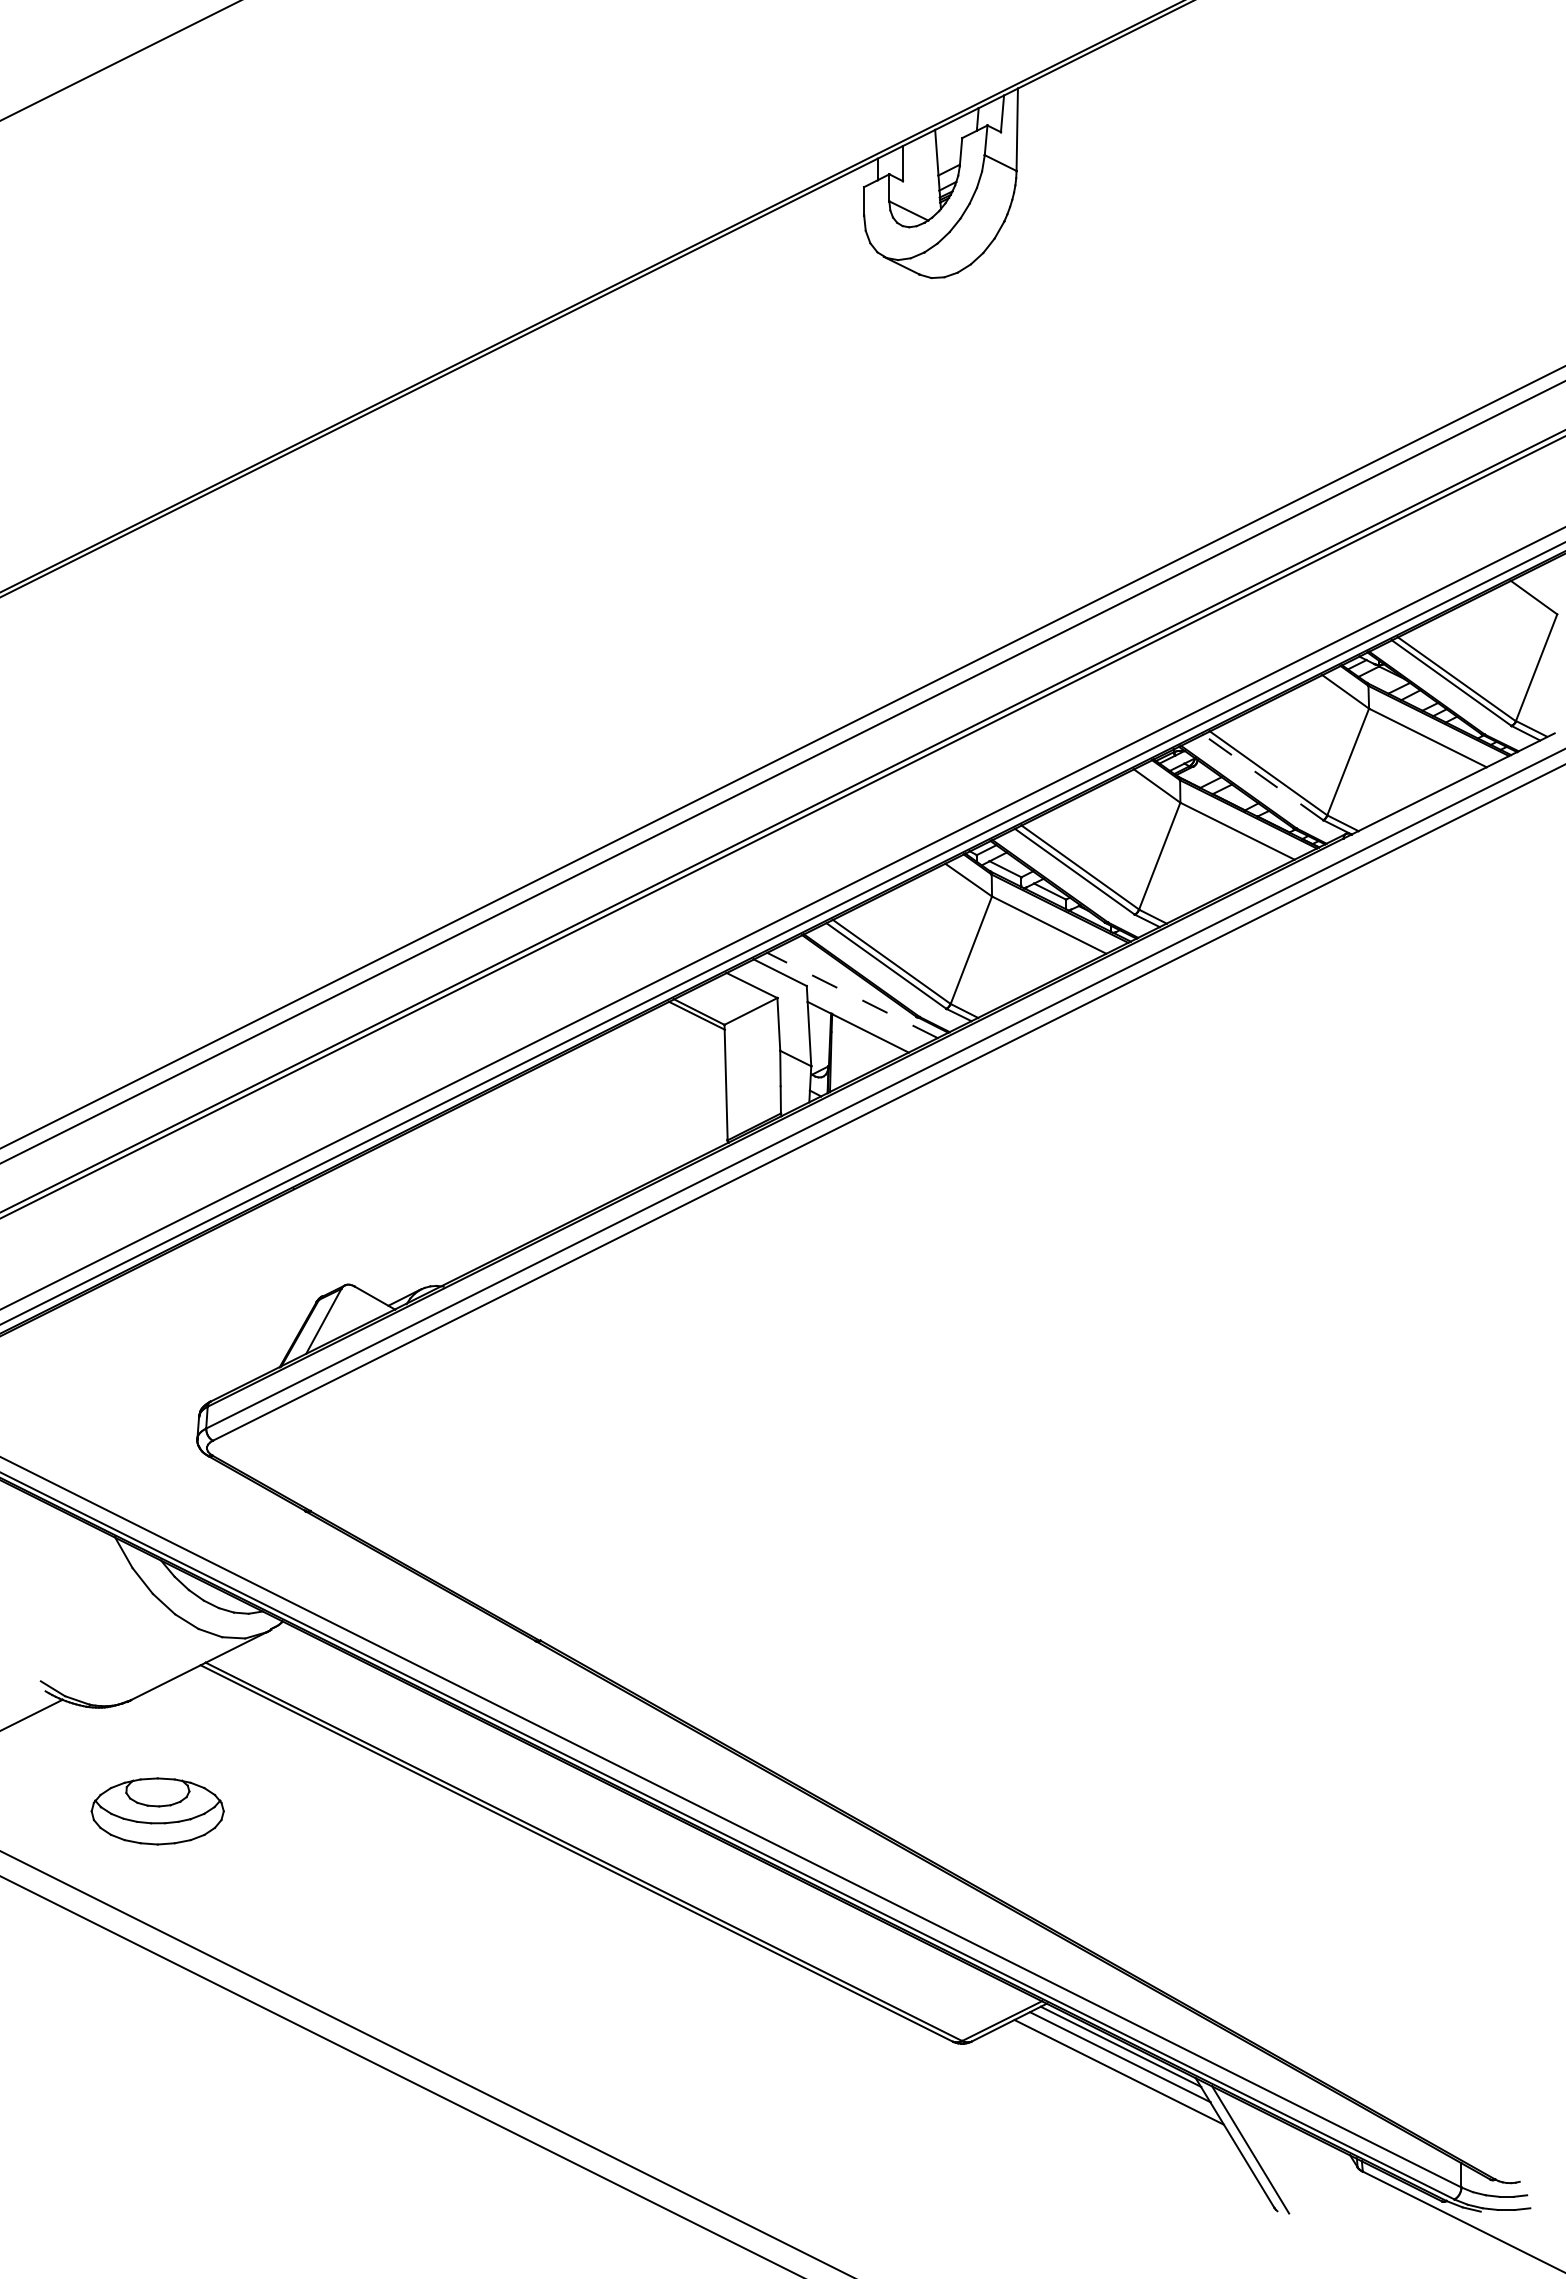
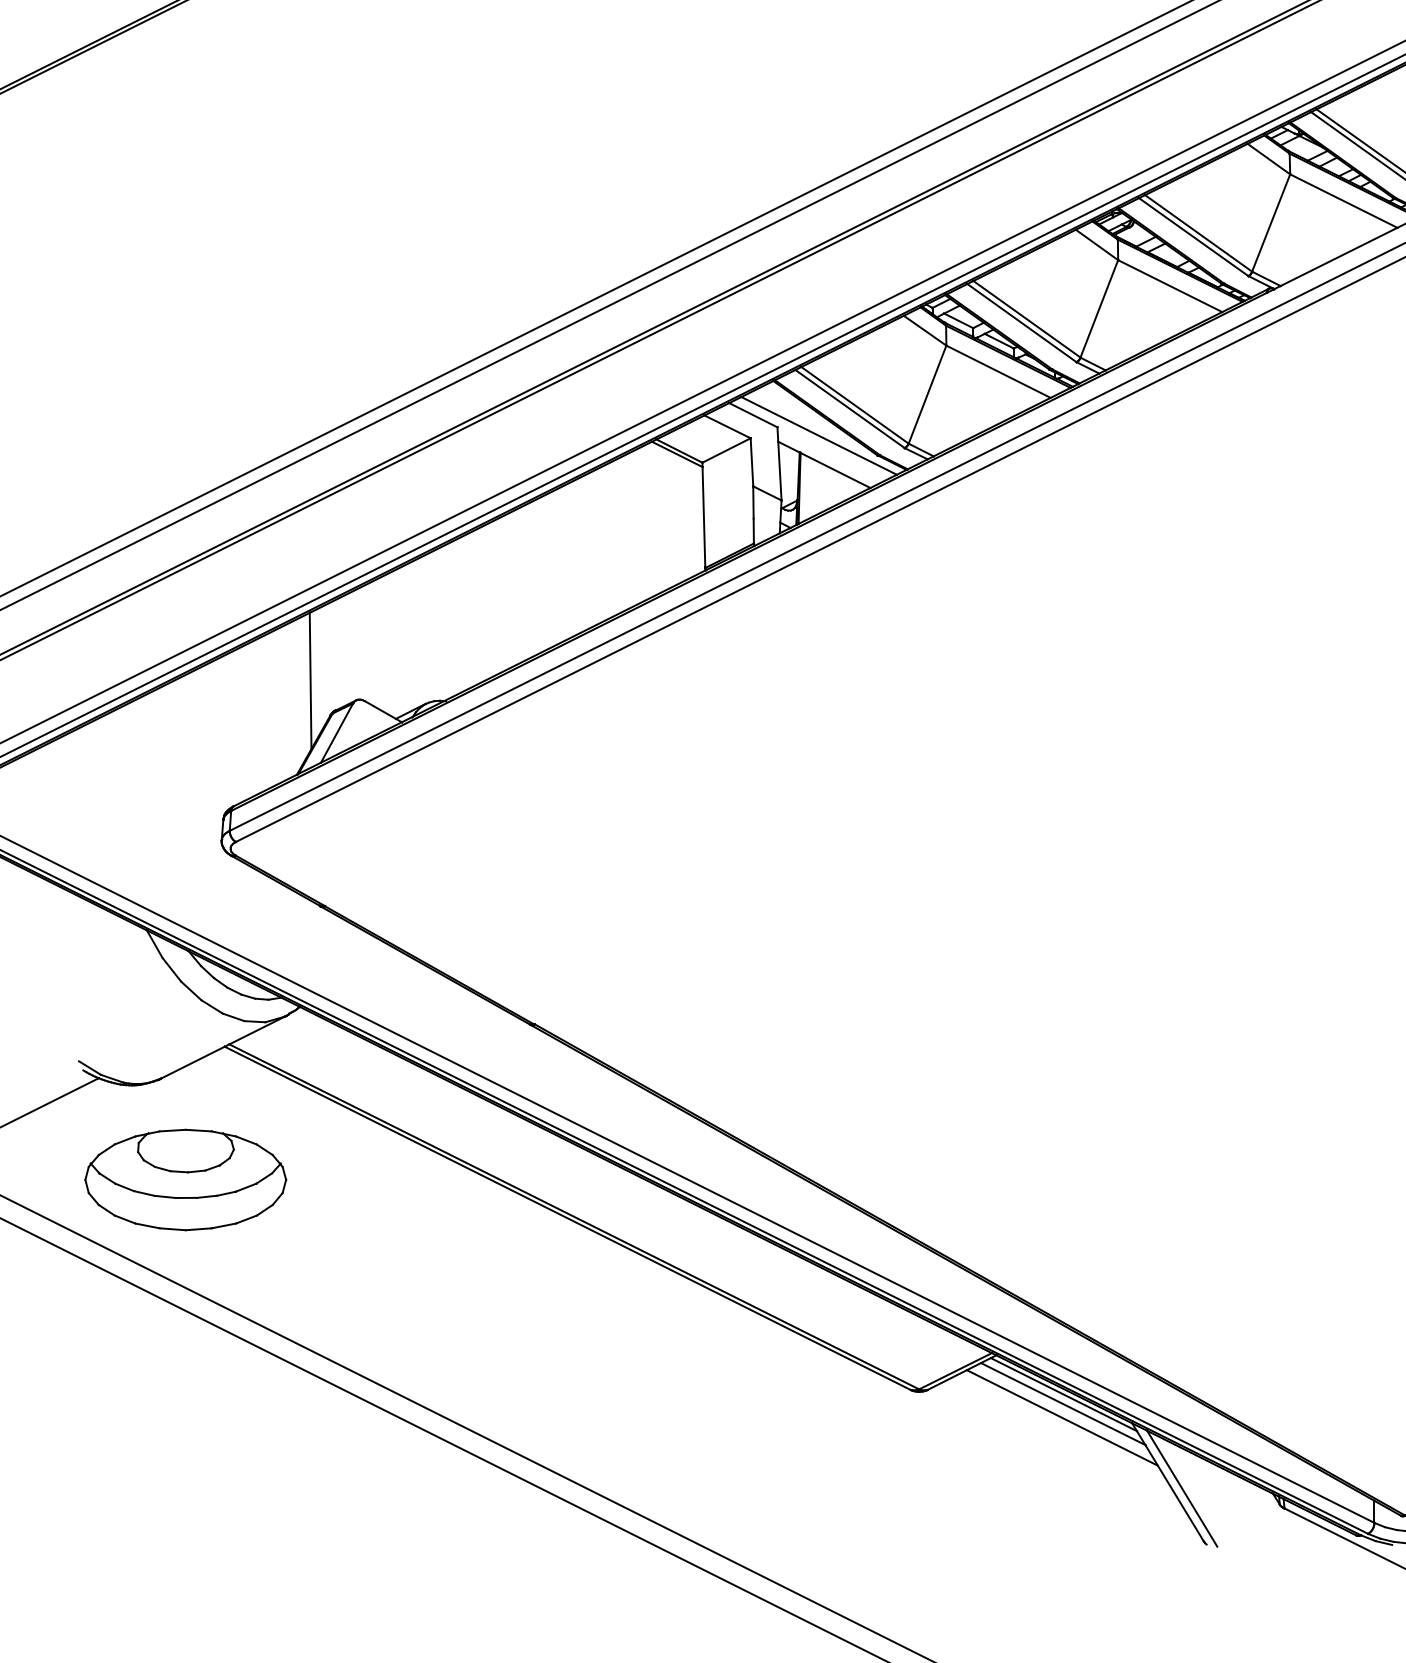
line: (1263, 777) -> (1193, 237), dashed -> solid
line: (852, 995) -> (819, 435), dashed -> solid
line: (294, 1263) -> (310, 680), added
part: (157, 1811) -> (185, 1180), size x1.67

